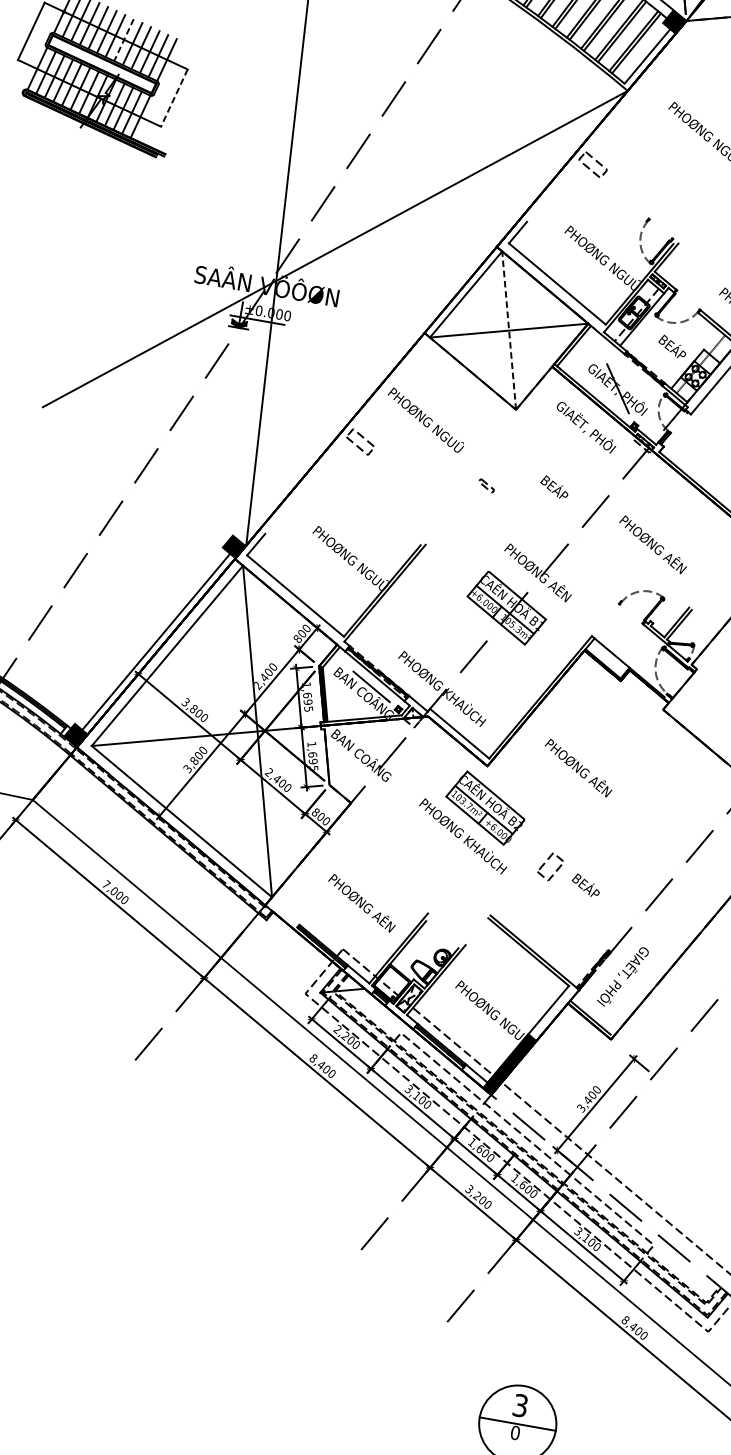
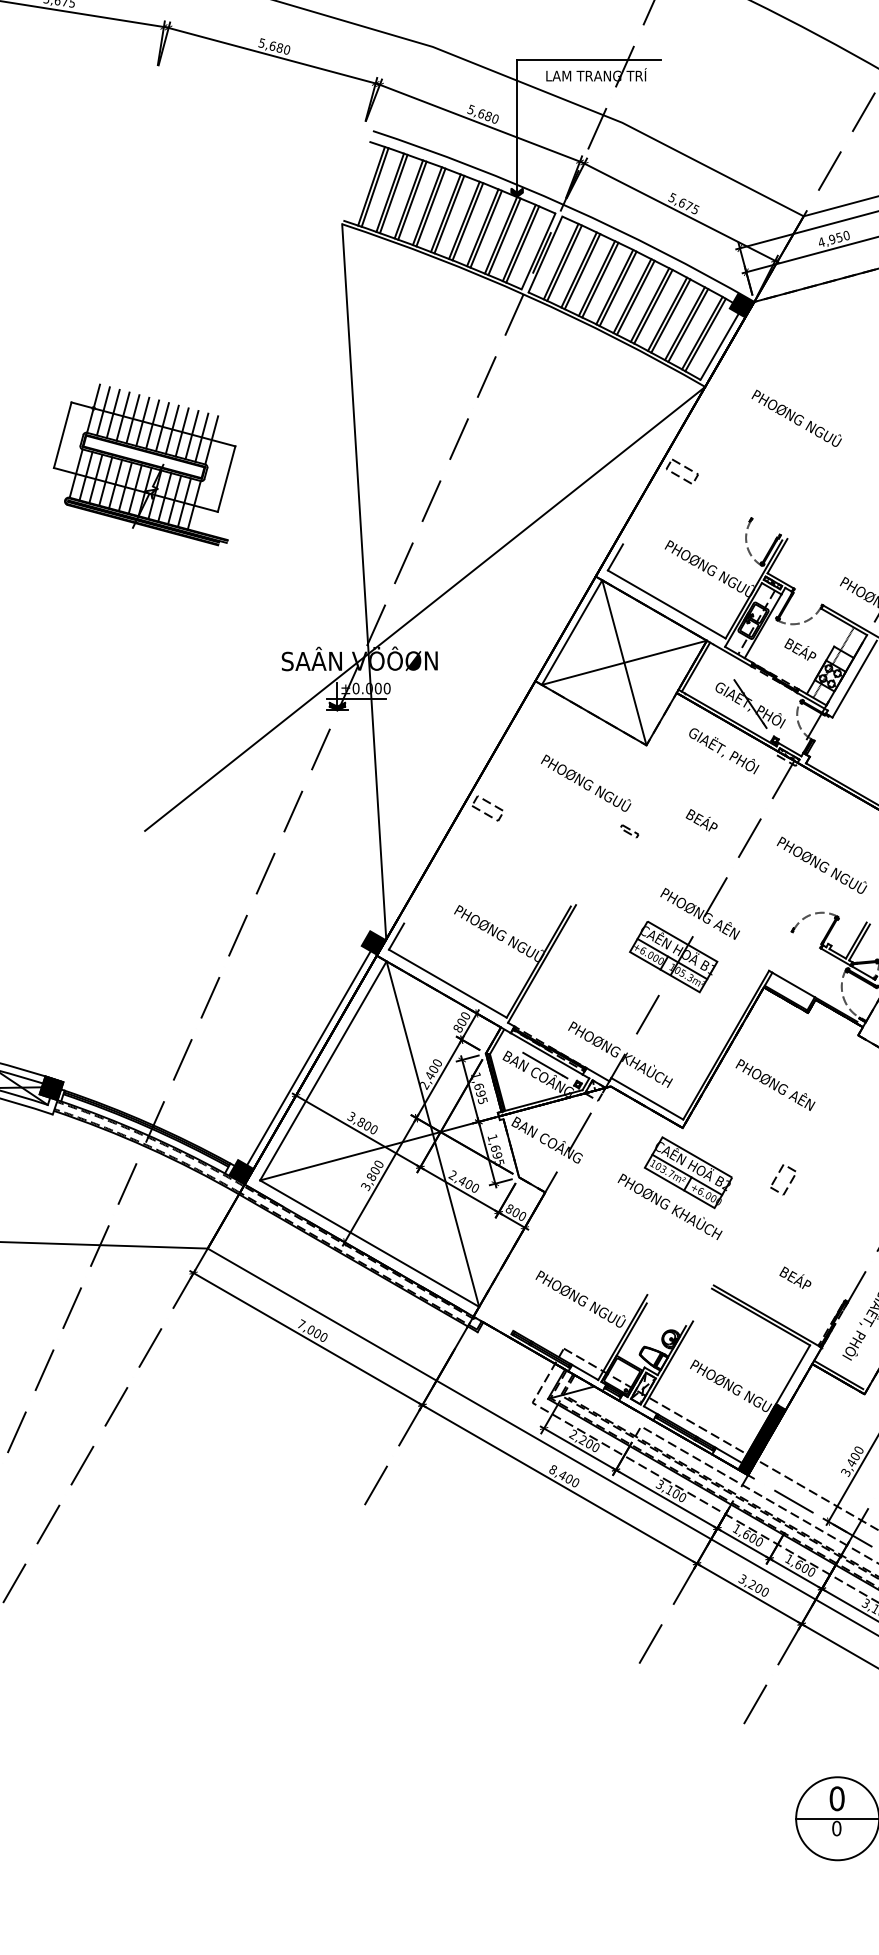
line: (123, 40) -> (162, 427), dashed -> solid
line: (174, 98) -> (226, 479), dashed -> solid
line: (509, 330) -> (624, 662), dashed -> solid
text: (426, 419) -> (586, 782), moved
text: (679, 566) -> (848, 880), PHOØNG AÊN -> PHOØNG NGUÛ
text: (578, 767) -> (775, 1084), moved
part: (545, 863) -> (777, 1177), moved
text: (586, 885) -> (795, 1277), moved
text: (387, 924) -> (606, 1314), PHOØNG AÊN -> PHOØNG NGUÛ
text: (519, 1405) -> (836, 1798), 3 -> 0

